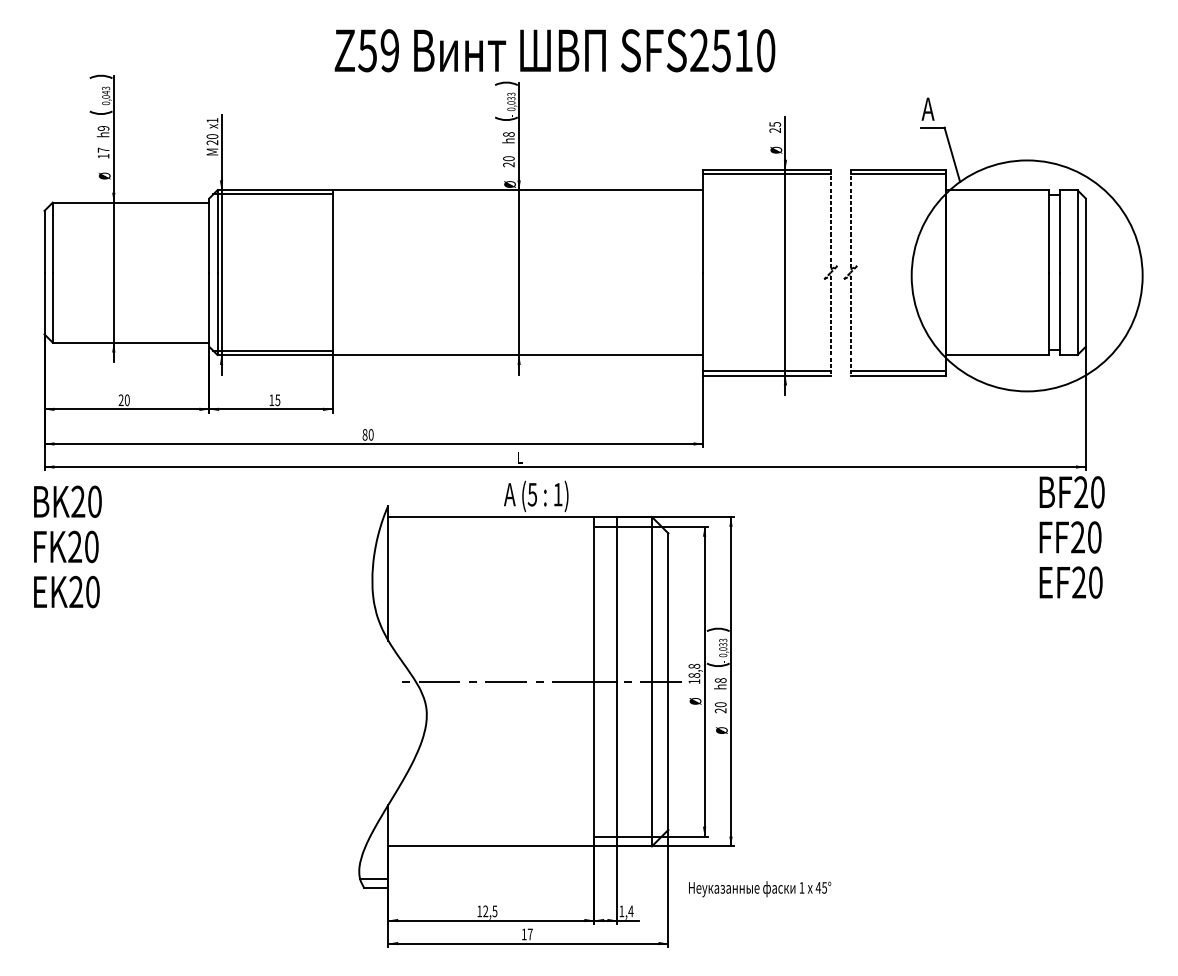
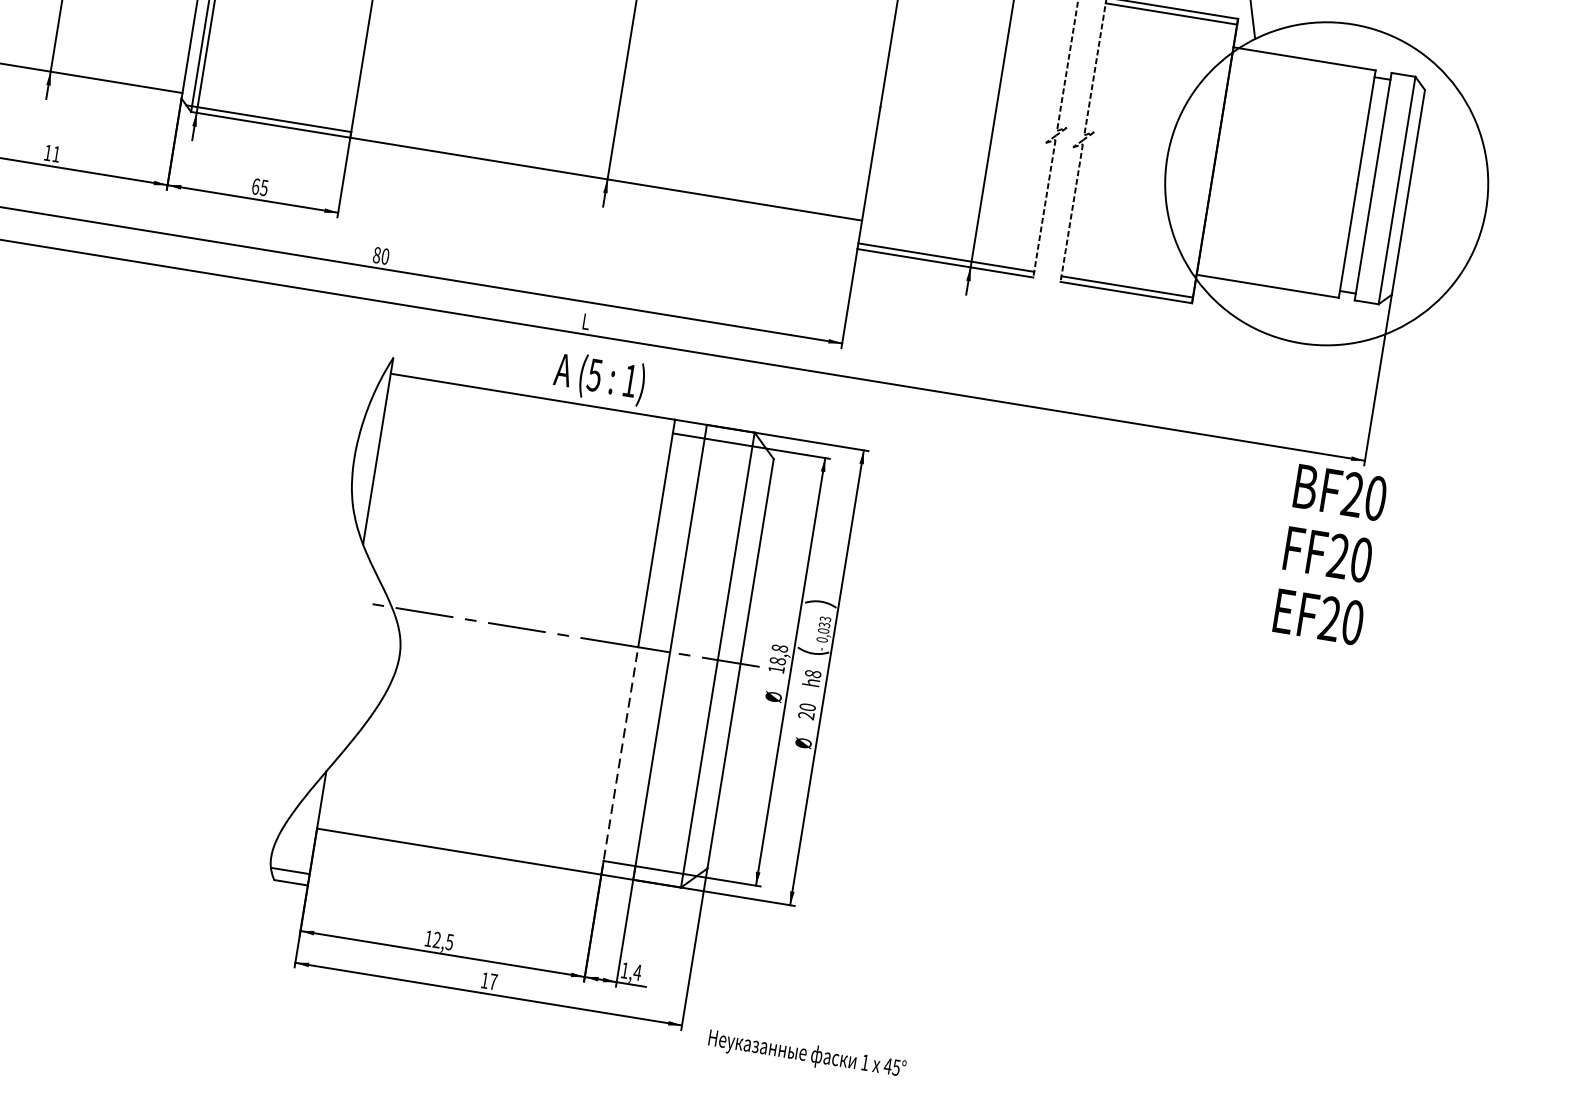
text: (123, 400) -> (51, 153), 20 -> 11
text: (271, 400) -> (255, 186), 15 -> 65
line: (594, 763) -> (620, 760), solid -> dashed
text: (760, 889) -> (807, 1055), moved

